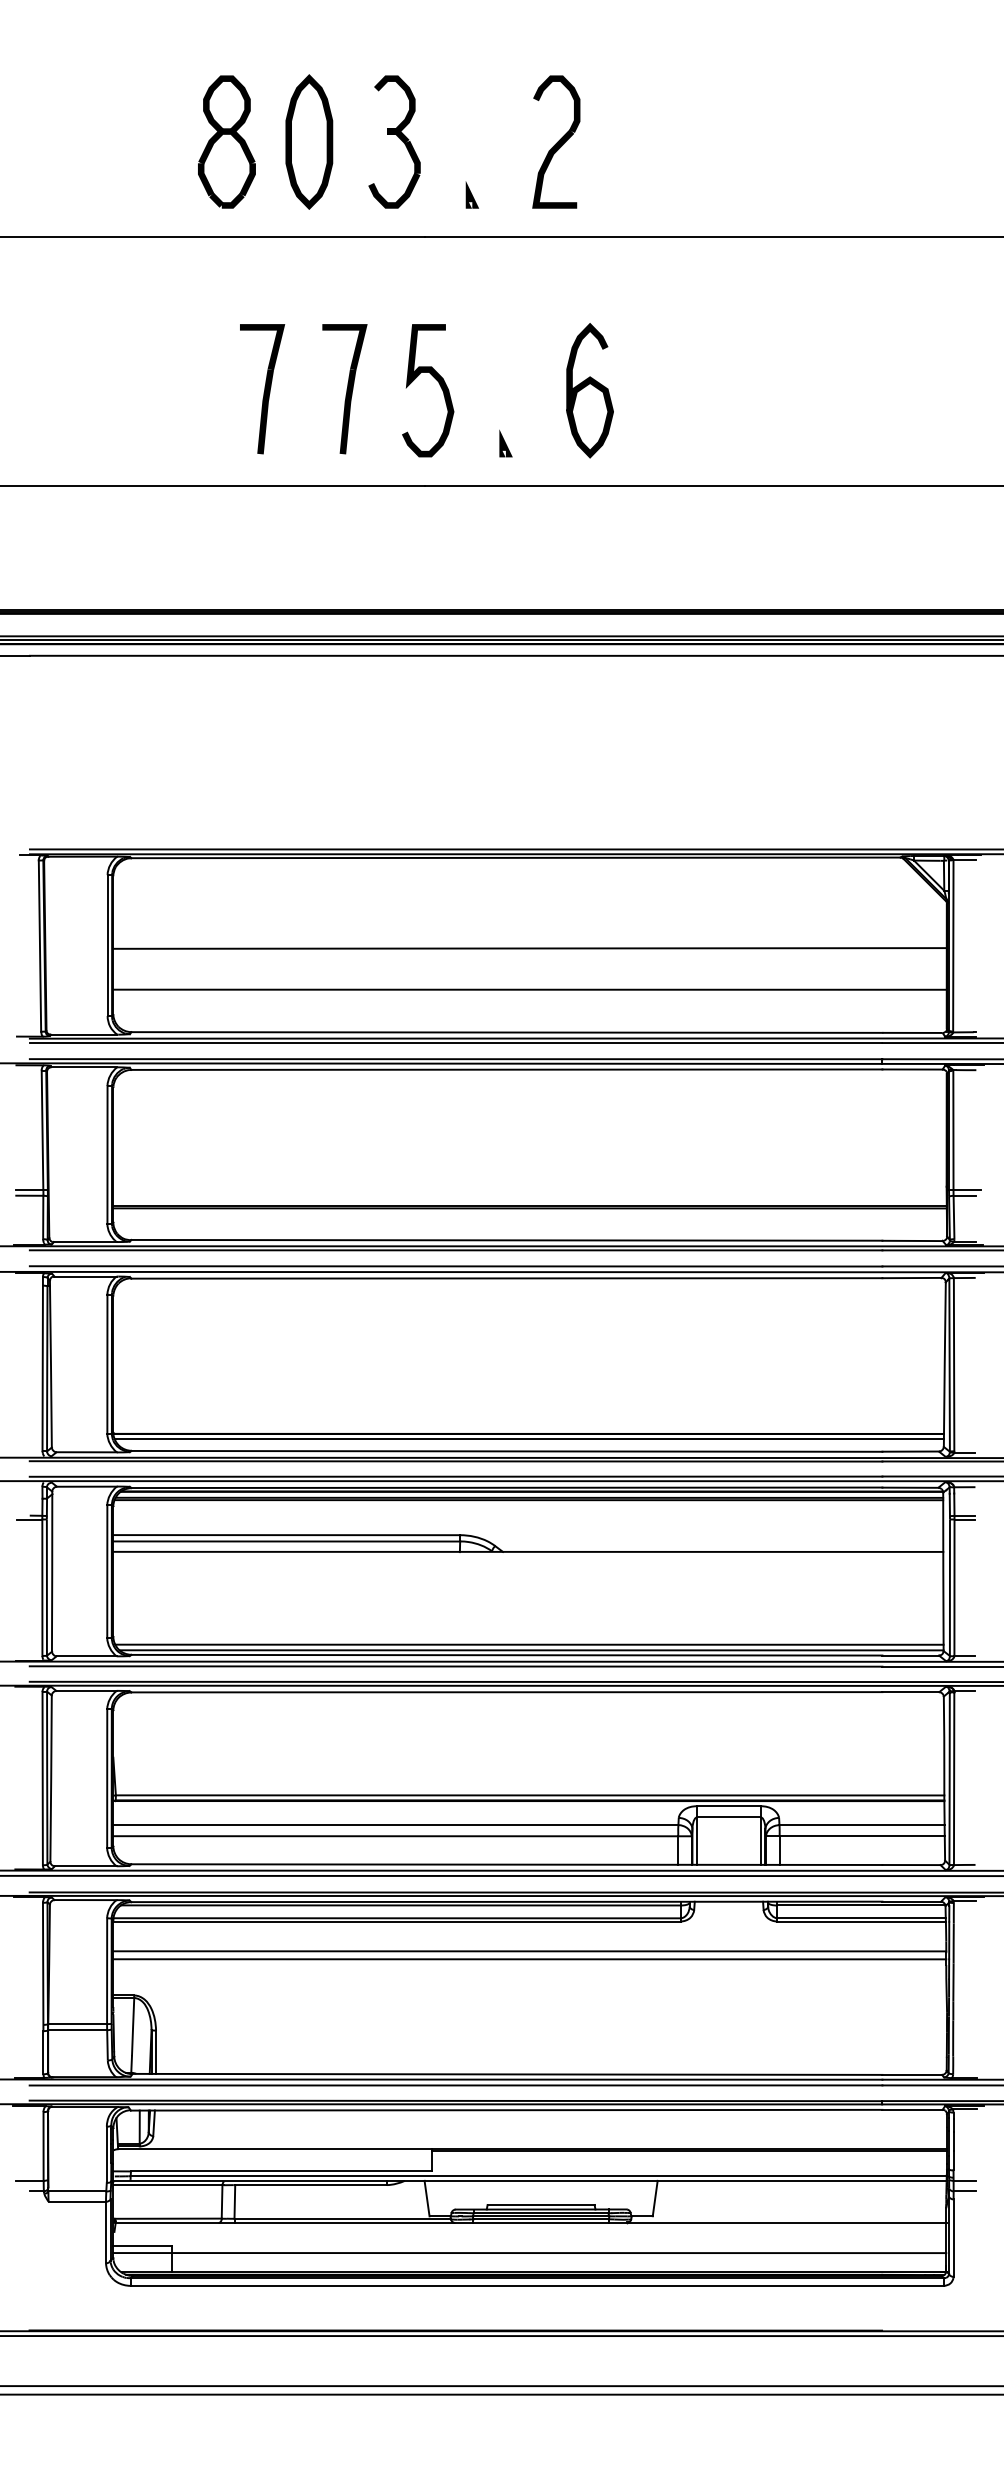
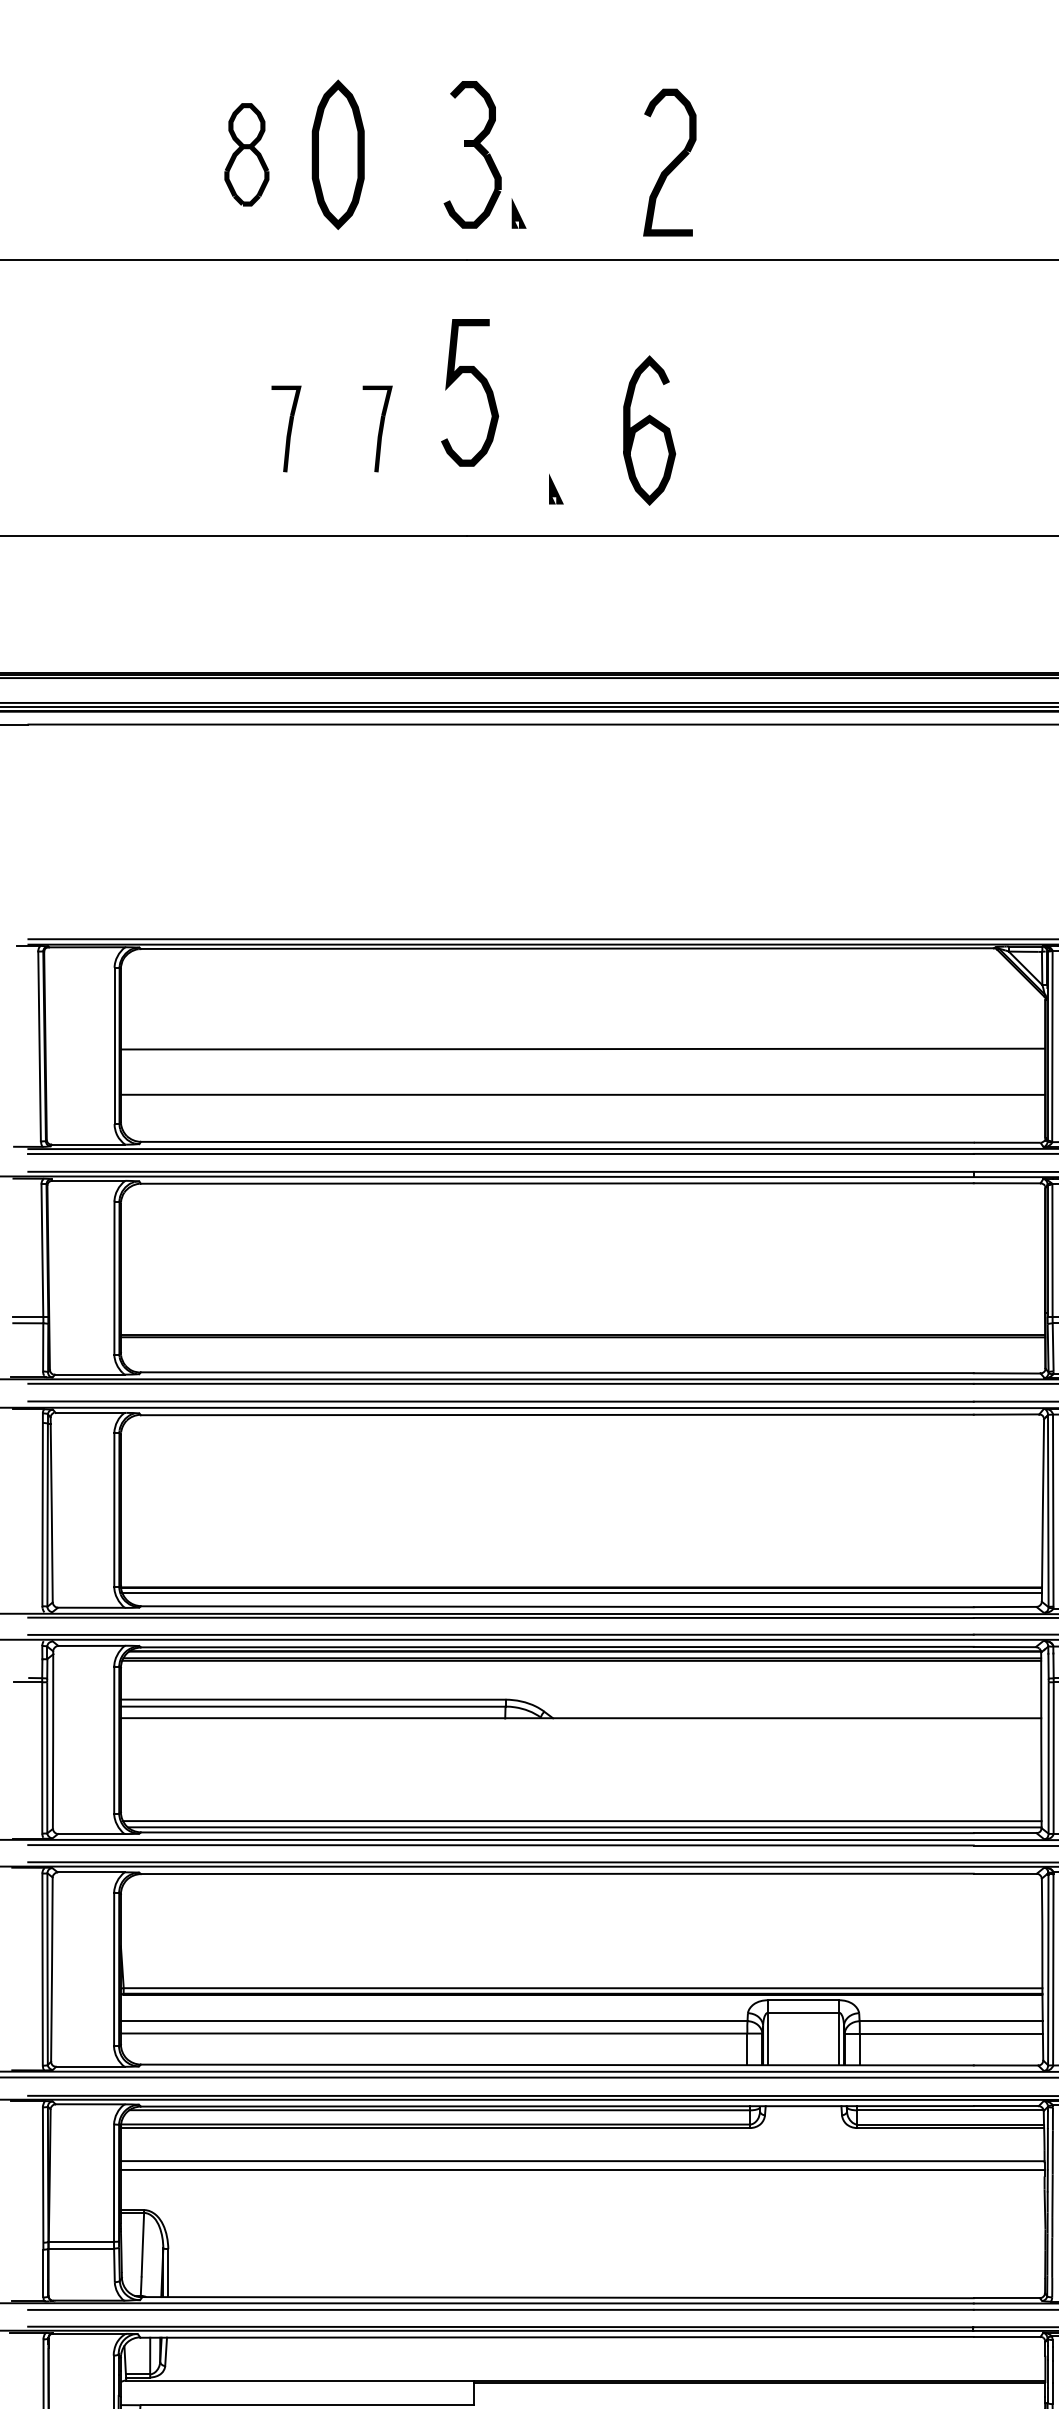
part: (226, 141) -> (246, 154), size x0.7
part: (394, 141) -> (472, 154), moved
part: (556, 141) -> (670, 161), moved
curve: (439, 385) -> (482, 387), moved
part: (262, 389) -> (286, 429), size x0.6
part: (344, 389) -> (377, 429), size x0.6

